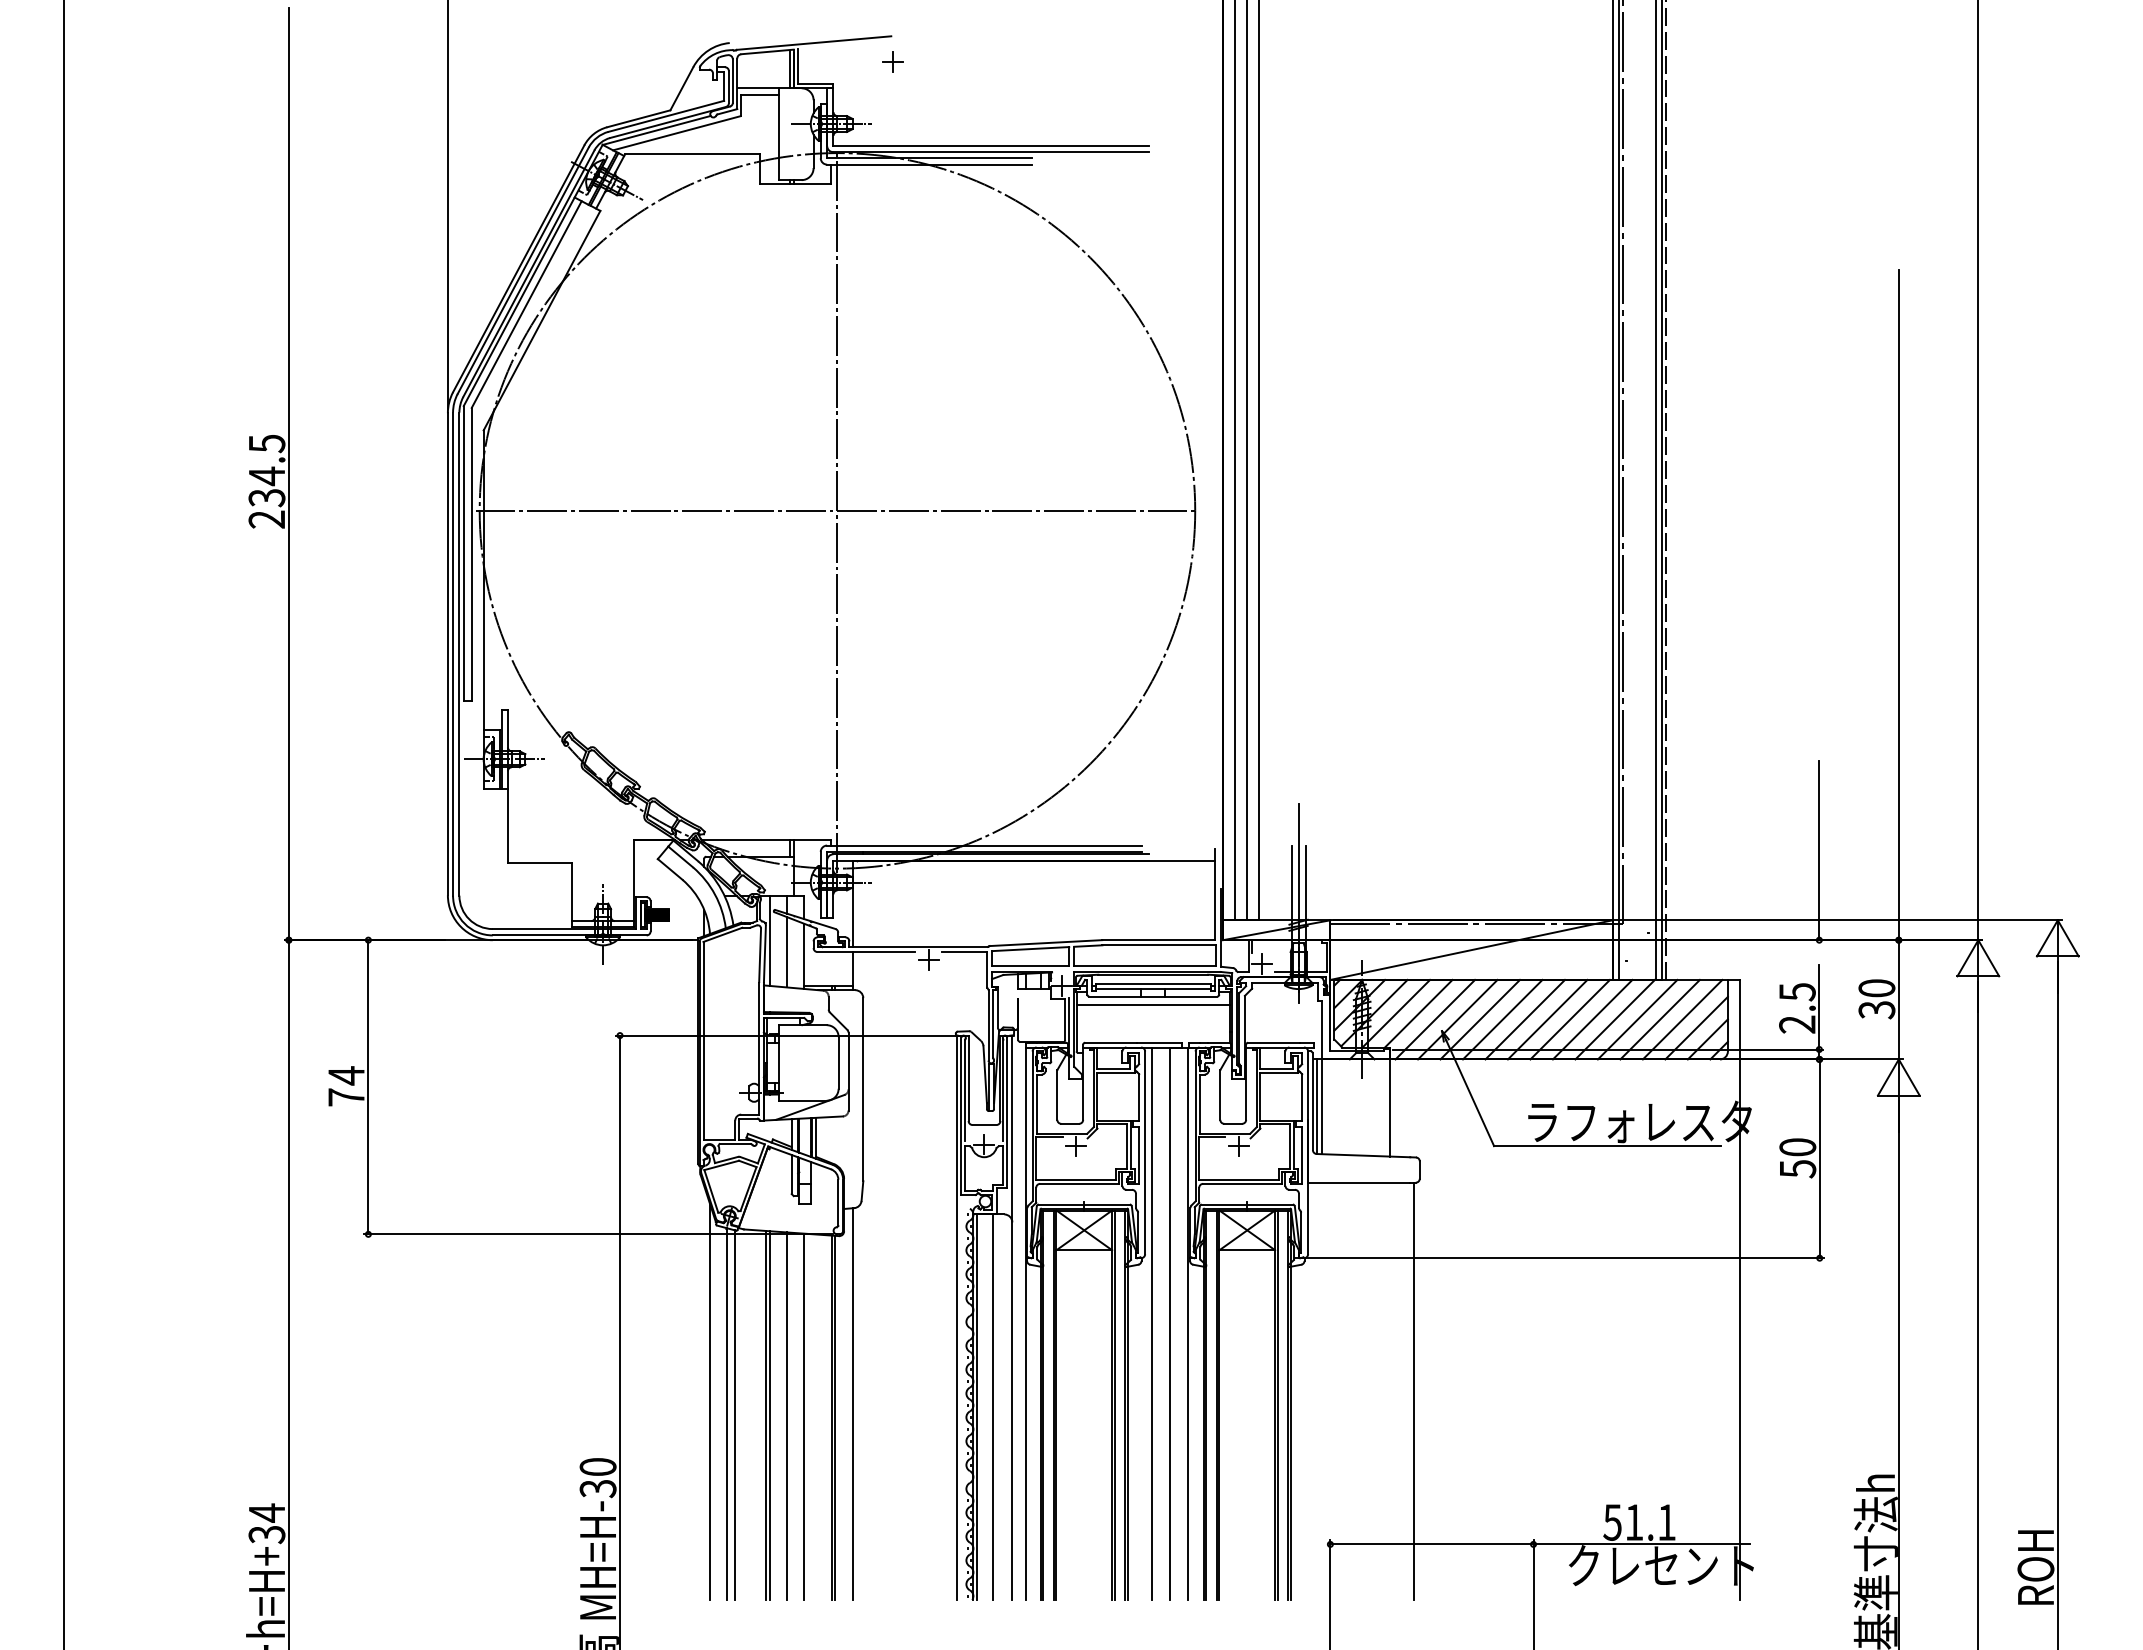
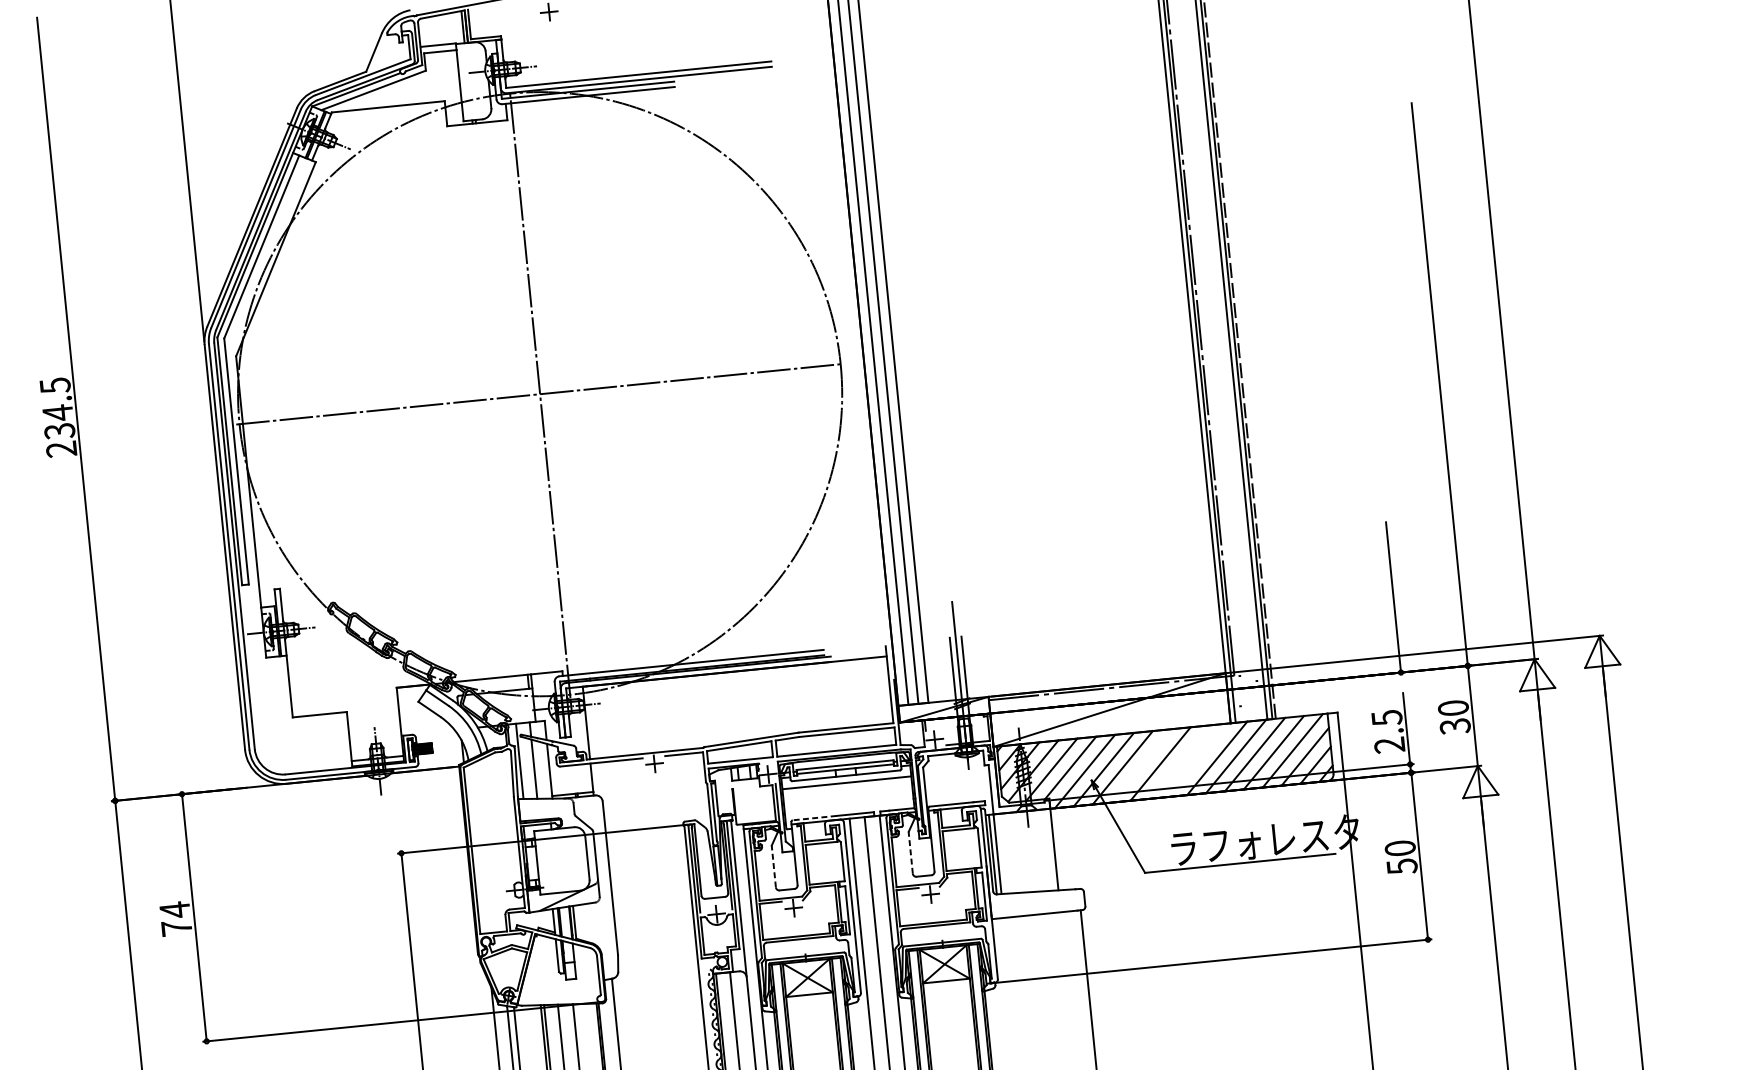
line: (1502, 1019) -> (1141, 765), removed
line: (1547, 1019) -> (1179, 762), removed
line: (1569, 1019) -> (1197, 760), removed
line: (1110, 1042) -> (814, 817), solid -> dashed
line: (1057, 1095) -> (774, 866), solid -> dashed
line: (1220, 1095) -> (910, 853), solid -> dashed

